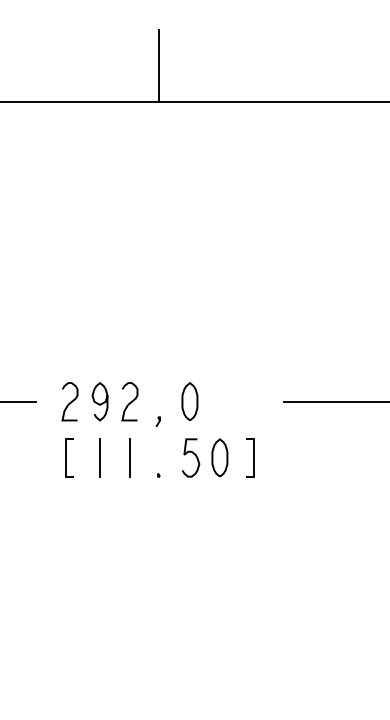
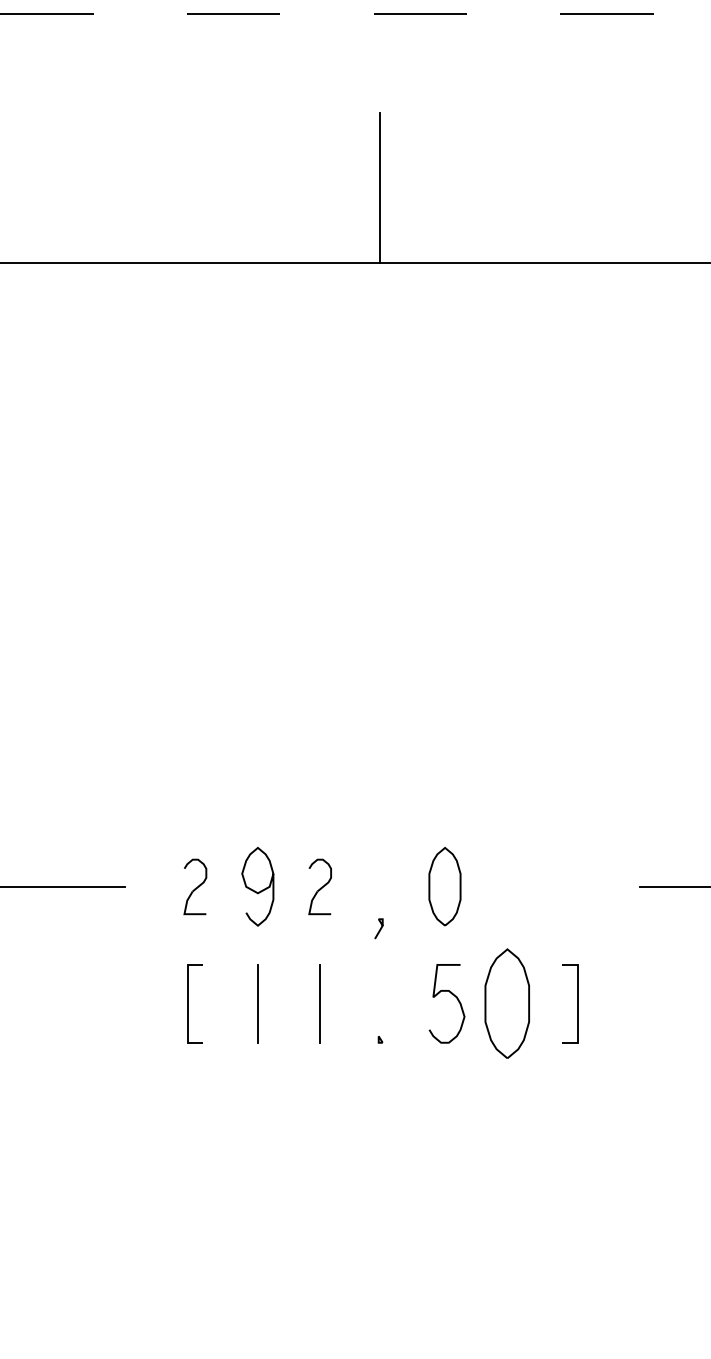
part: (69, 401) -> (194, 886), size x0.7
part: (129, 401) -> (319, 886), size x0.7
part: (219, 457) -> (506, 1002), size x1.4

